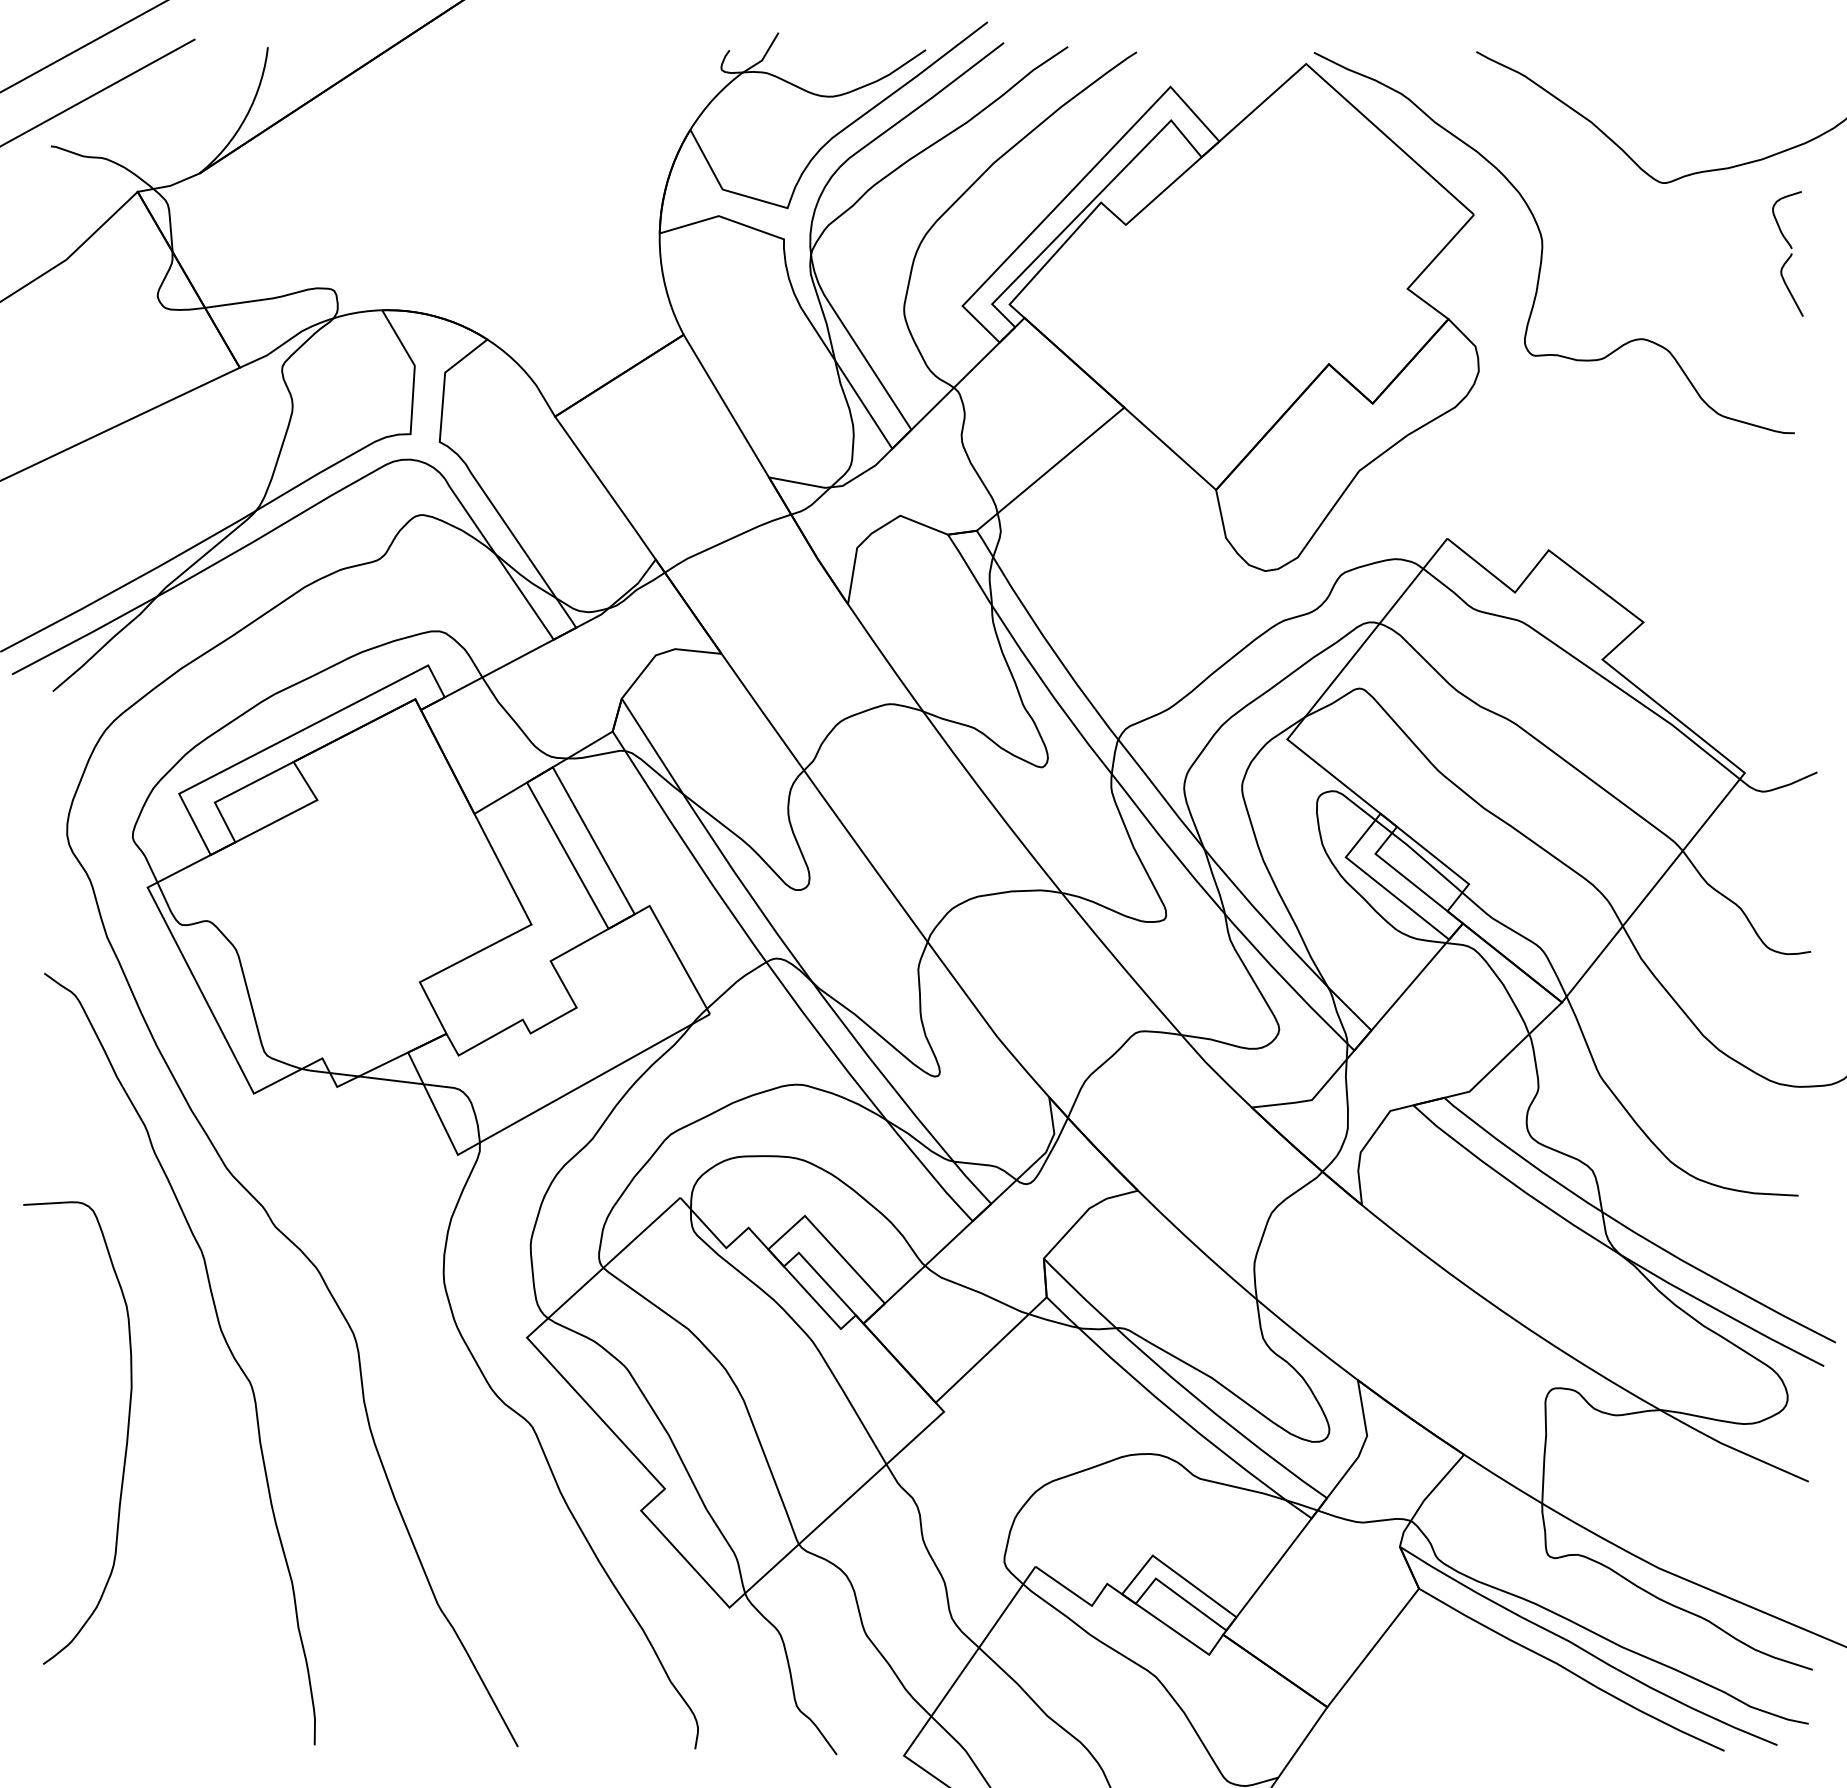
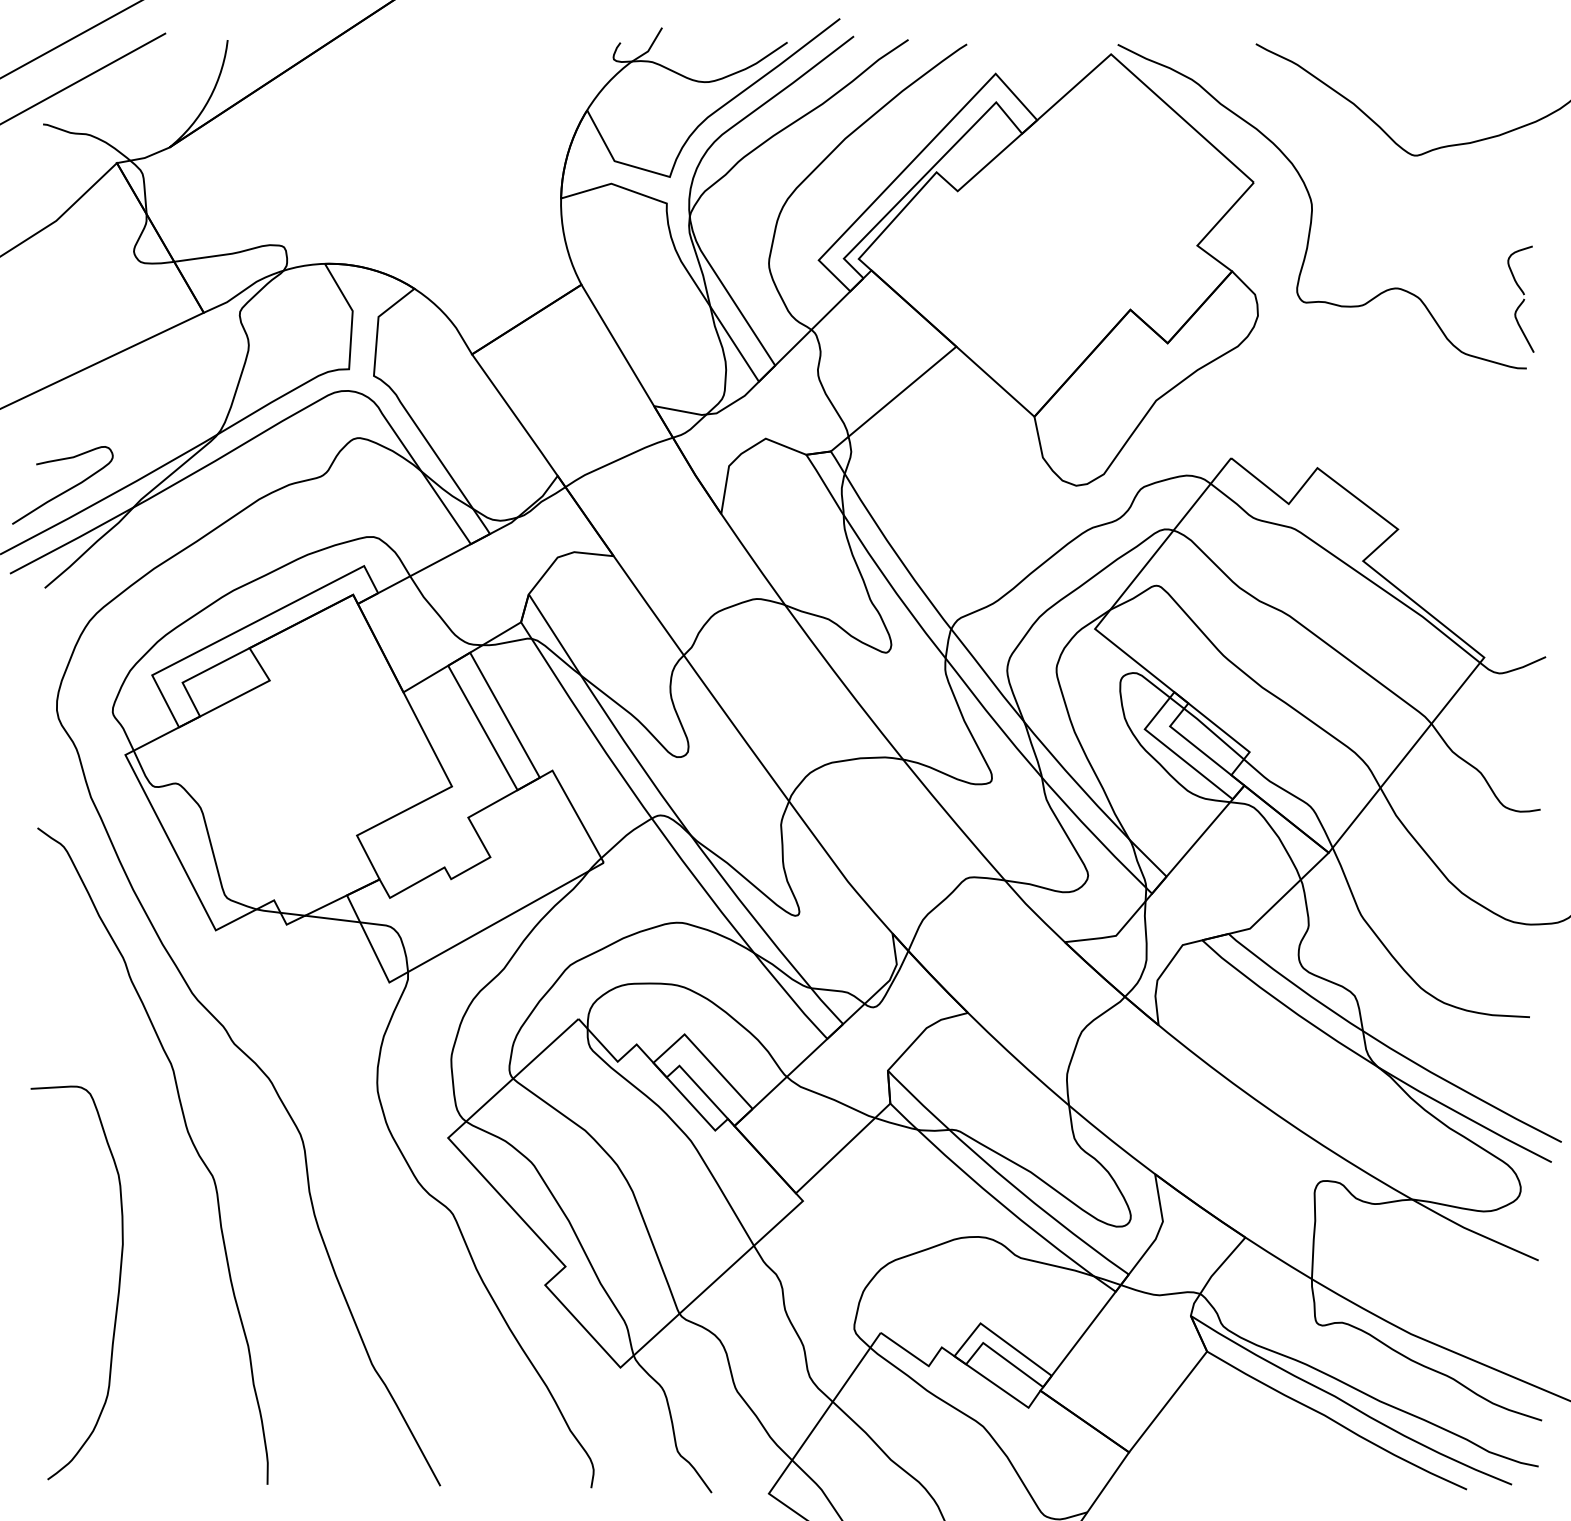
part: (1787, 253) -> (1520, 298), moved
curve: (77, 576) -> (65, 490), added
curve: (126, 1434) -> (118, 1284), moved

